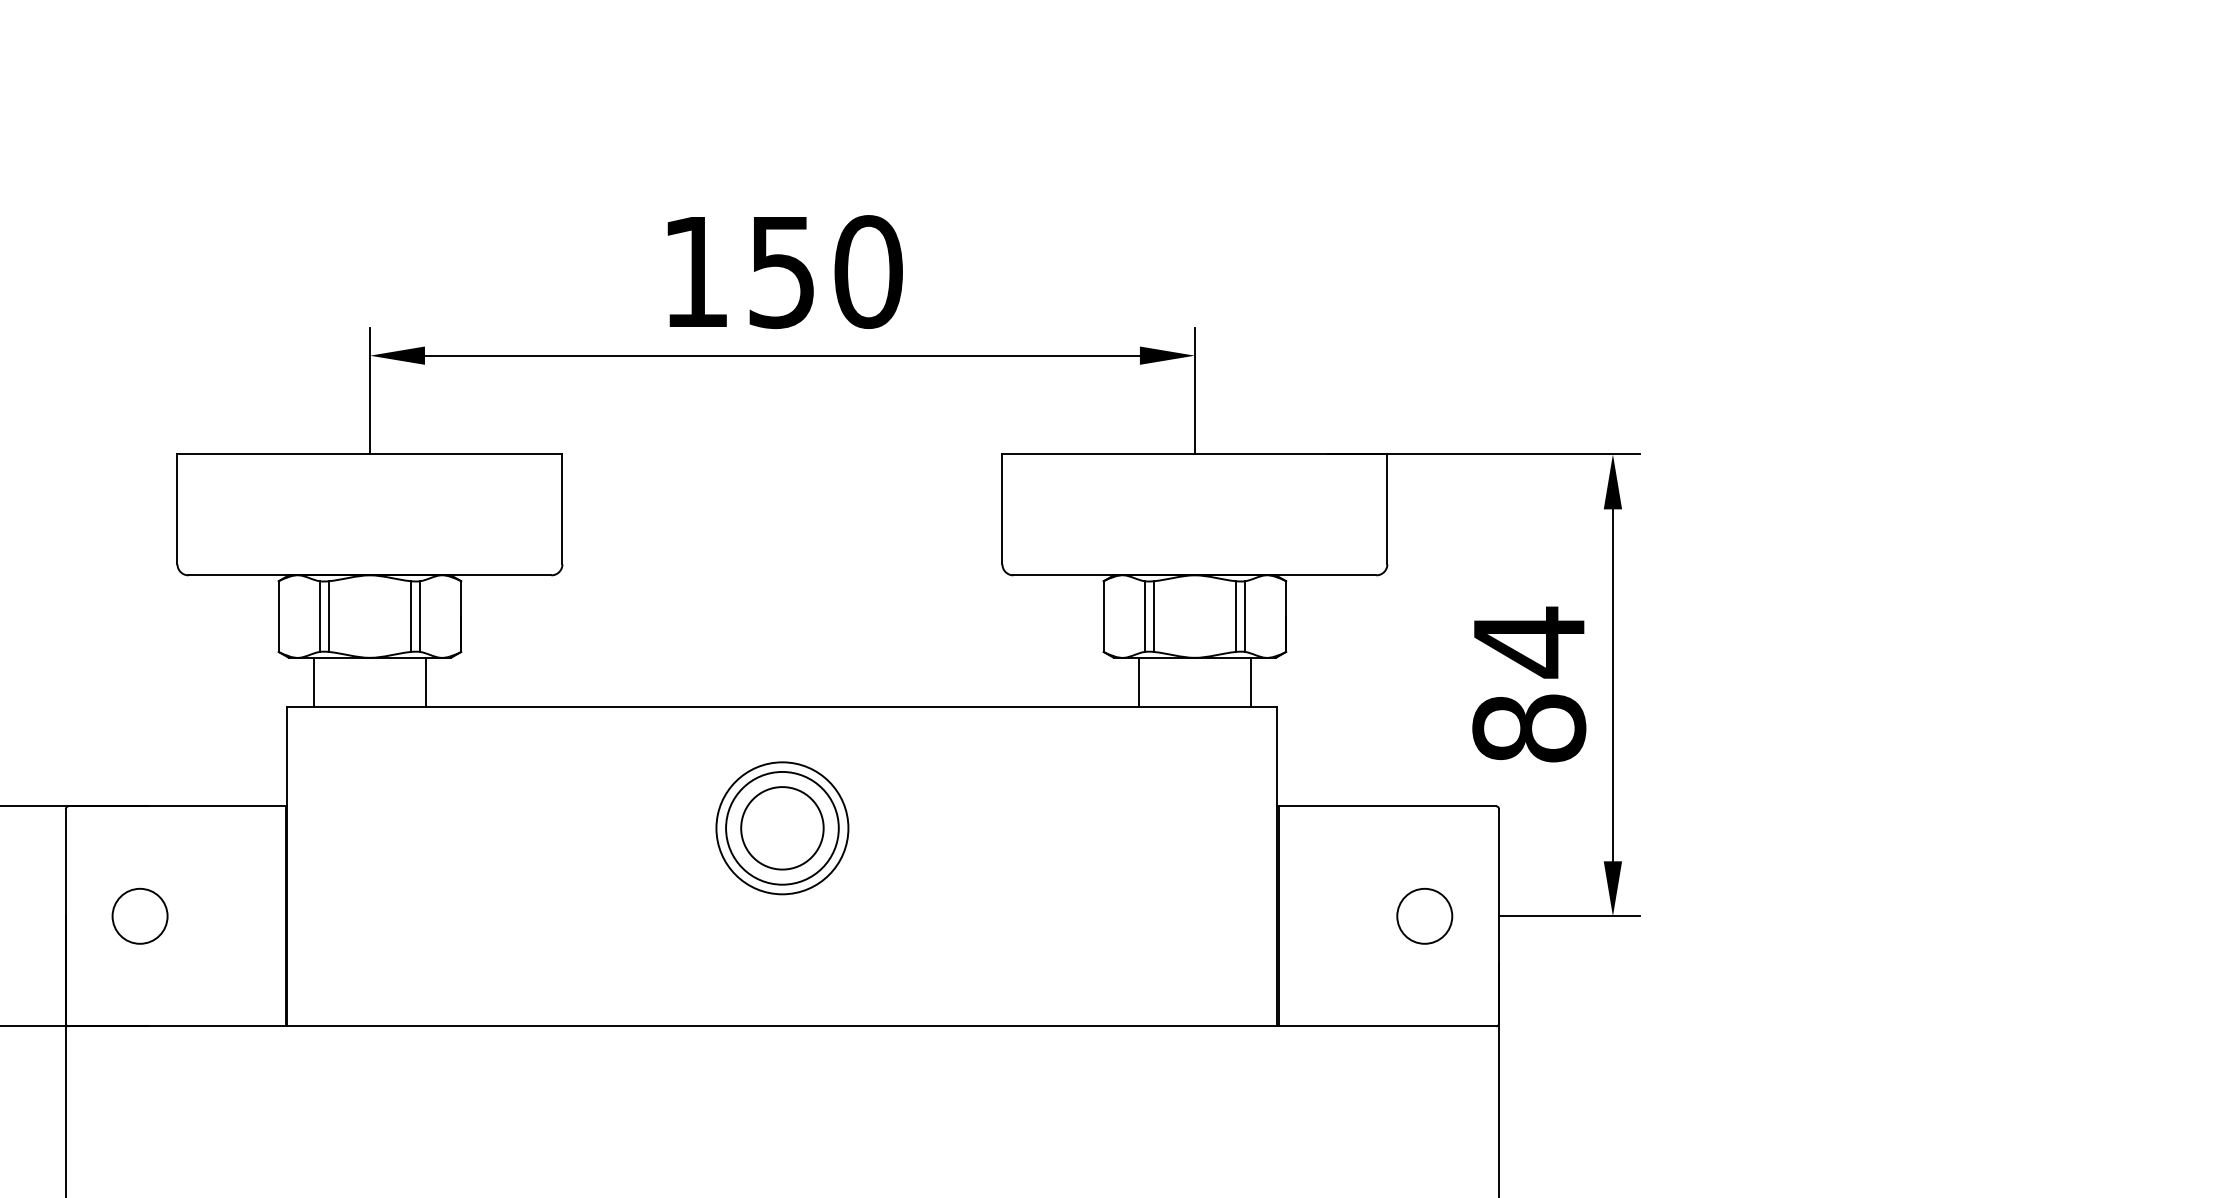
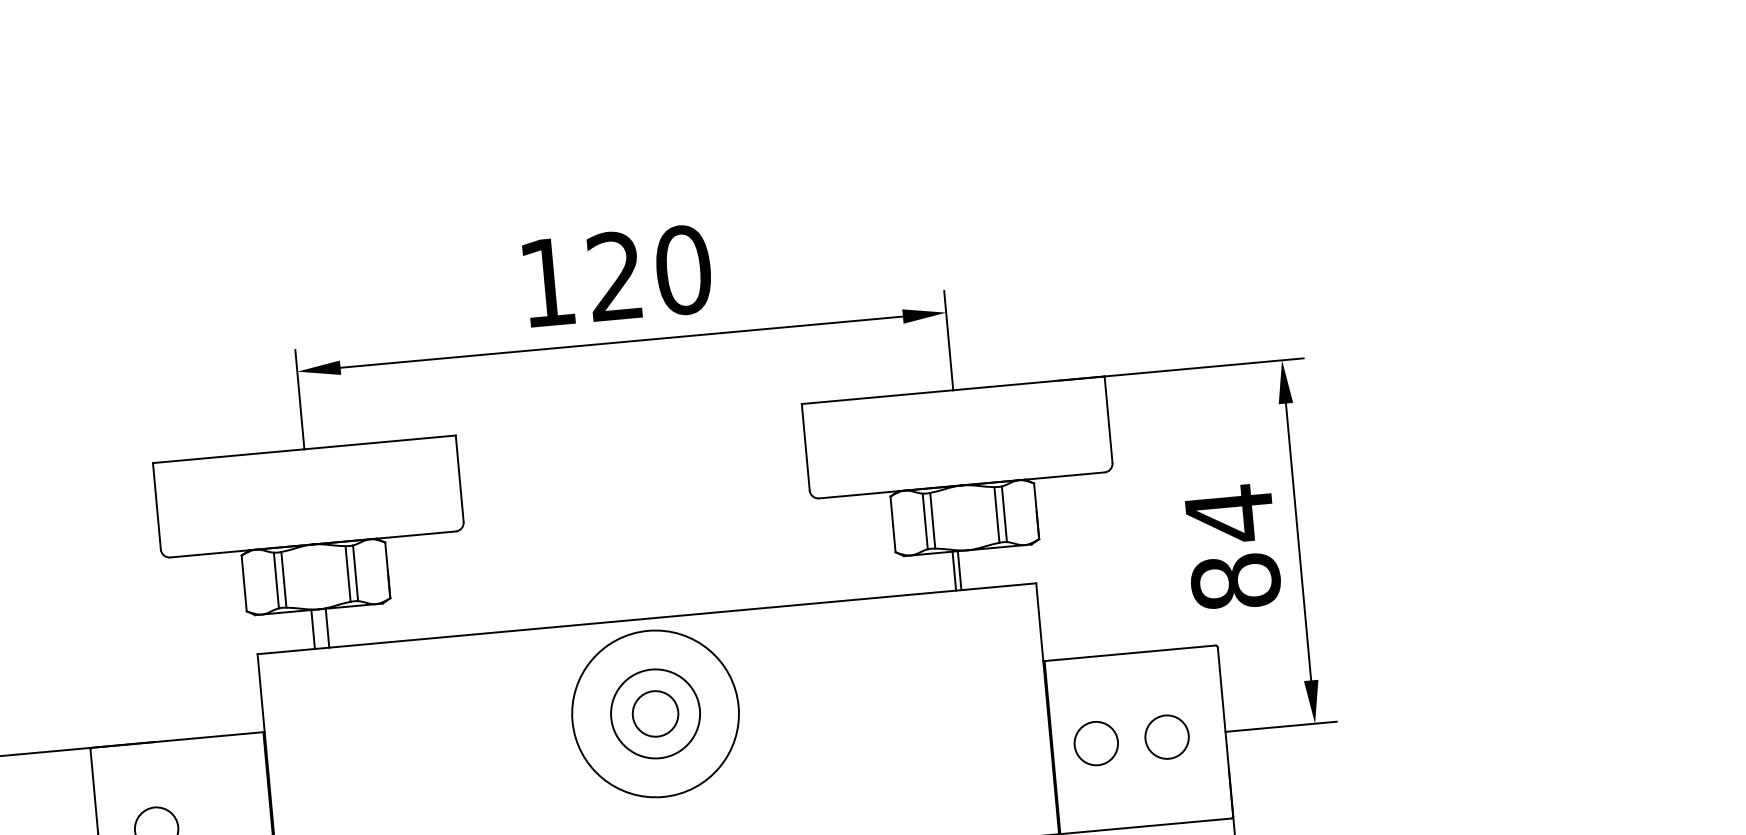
text: (781, 272) -> (615, 276), 150 -> 120
line: (313, 682) -> (327, 628), moved
line: (426, 682) -> (313, 629), moved
line: (1138, 682) -> (954, 571), moved
line: (1251, 682) -> (959, 570), moved
circle: (782, 828) -> (655, 714), size x0.7
circle: (782, 828) -> (655, 714), size x1.6
circle: (1334, 915) -> (1096, 742), added

